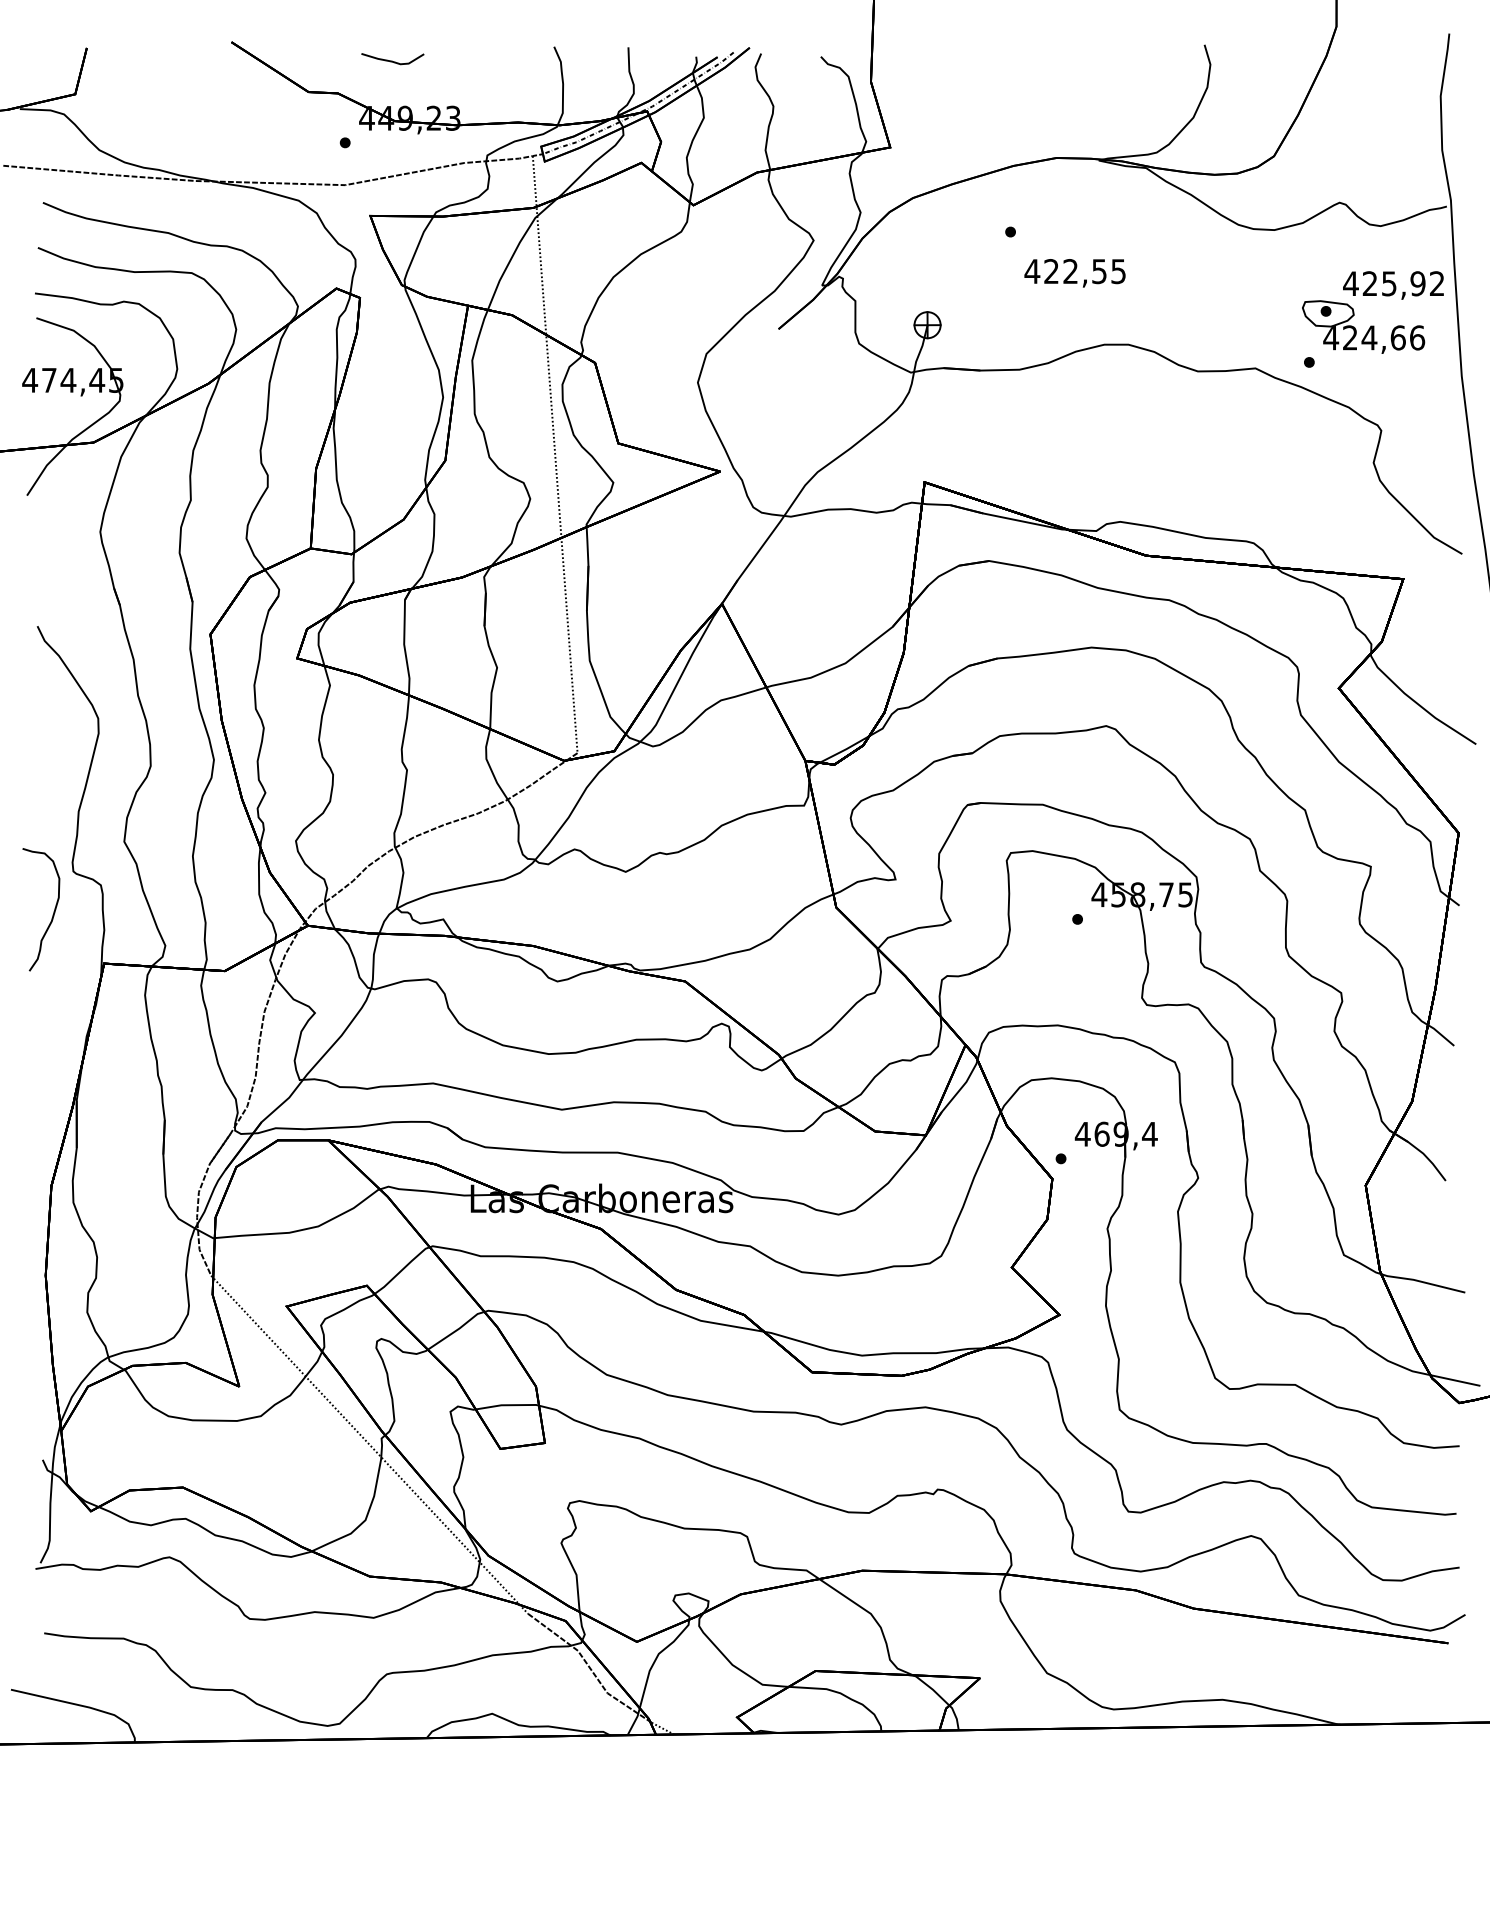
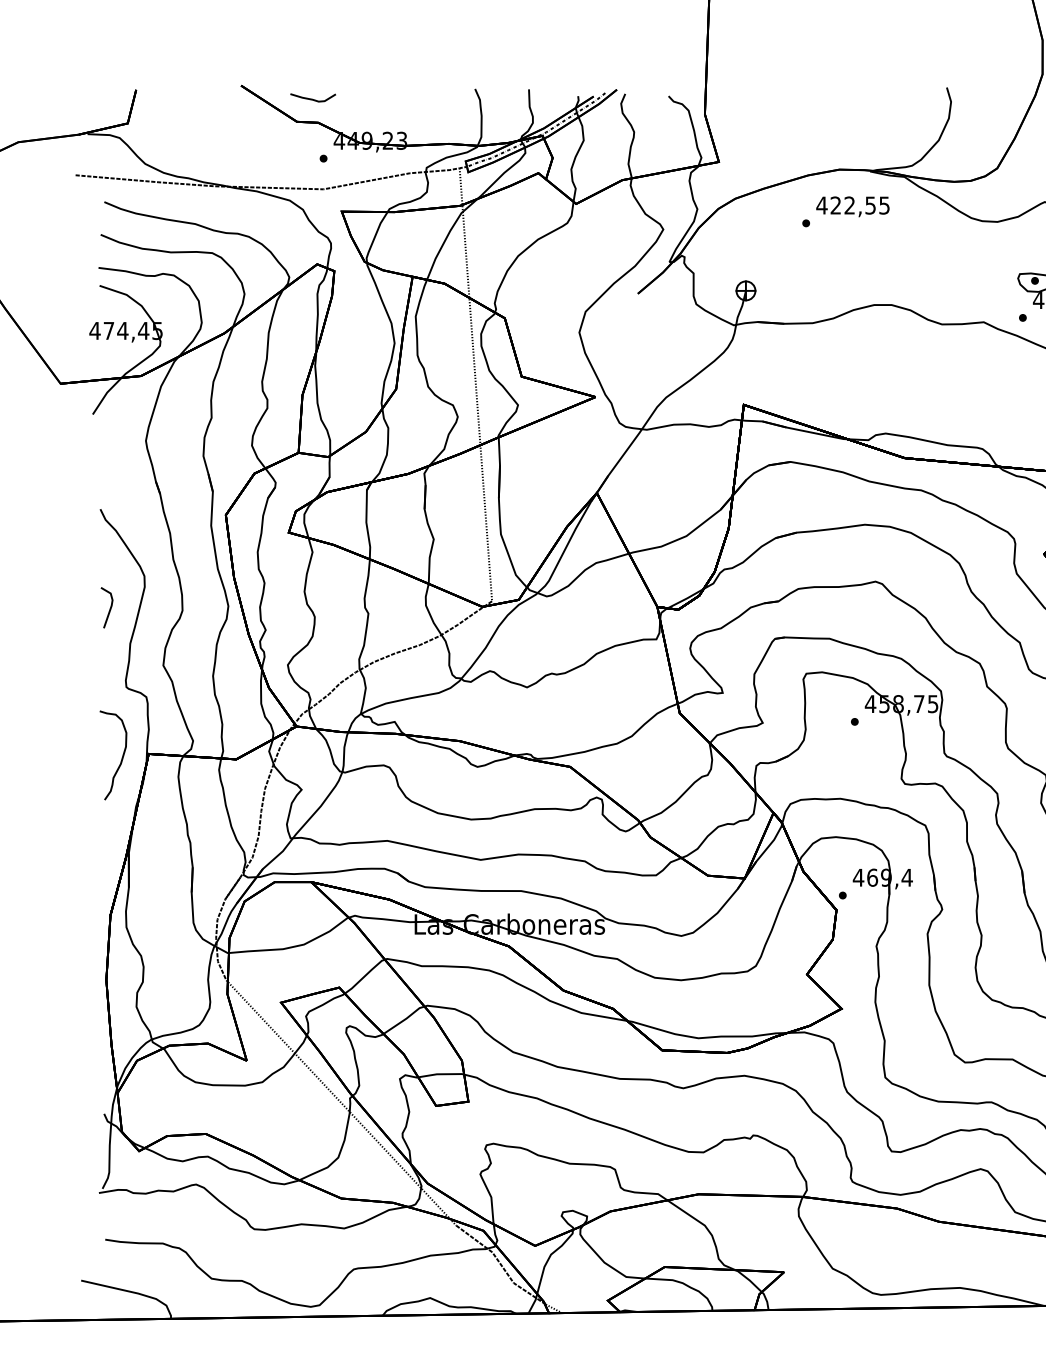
curve: (392, 60) -> (312, 98), moved
text: (1074, 273) -> (852, 206), moved
line: (50, 763) -> (109, 608), added
curve: (52, 914) -> (121, 758), moved

